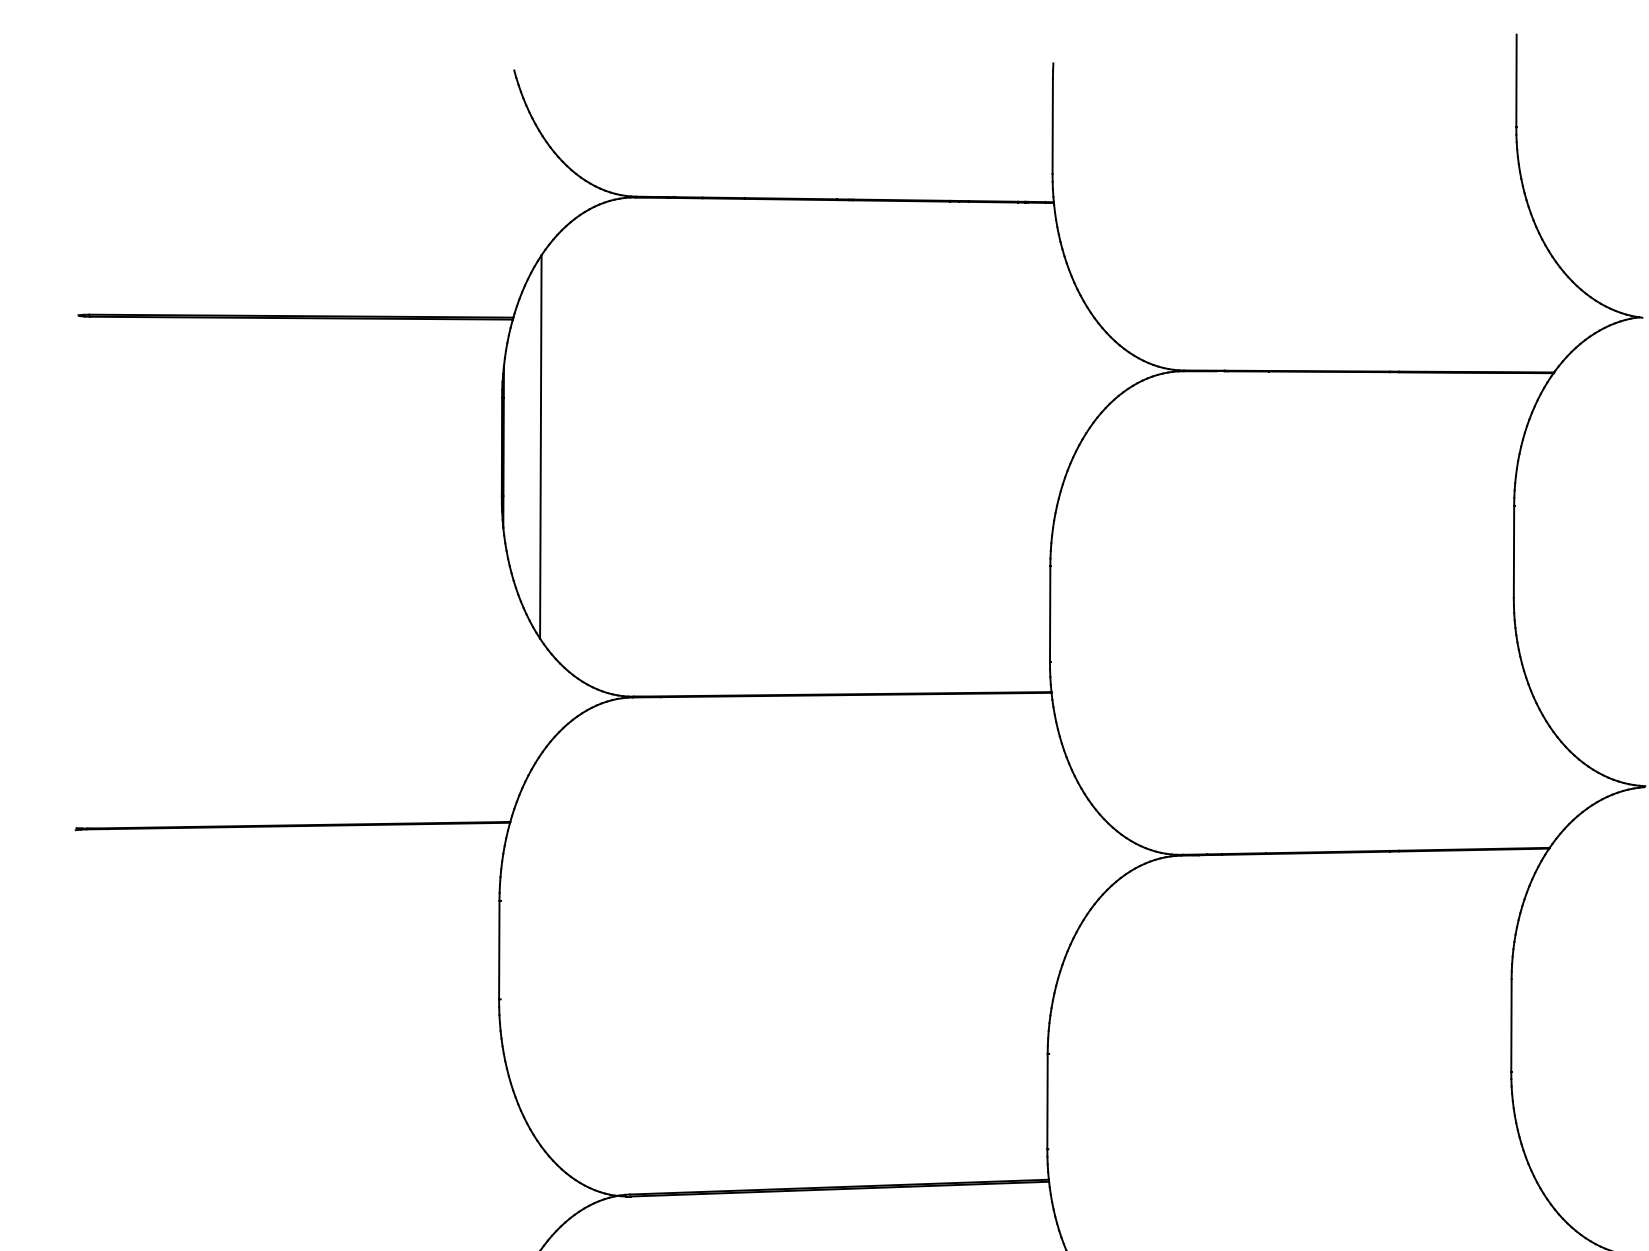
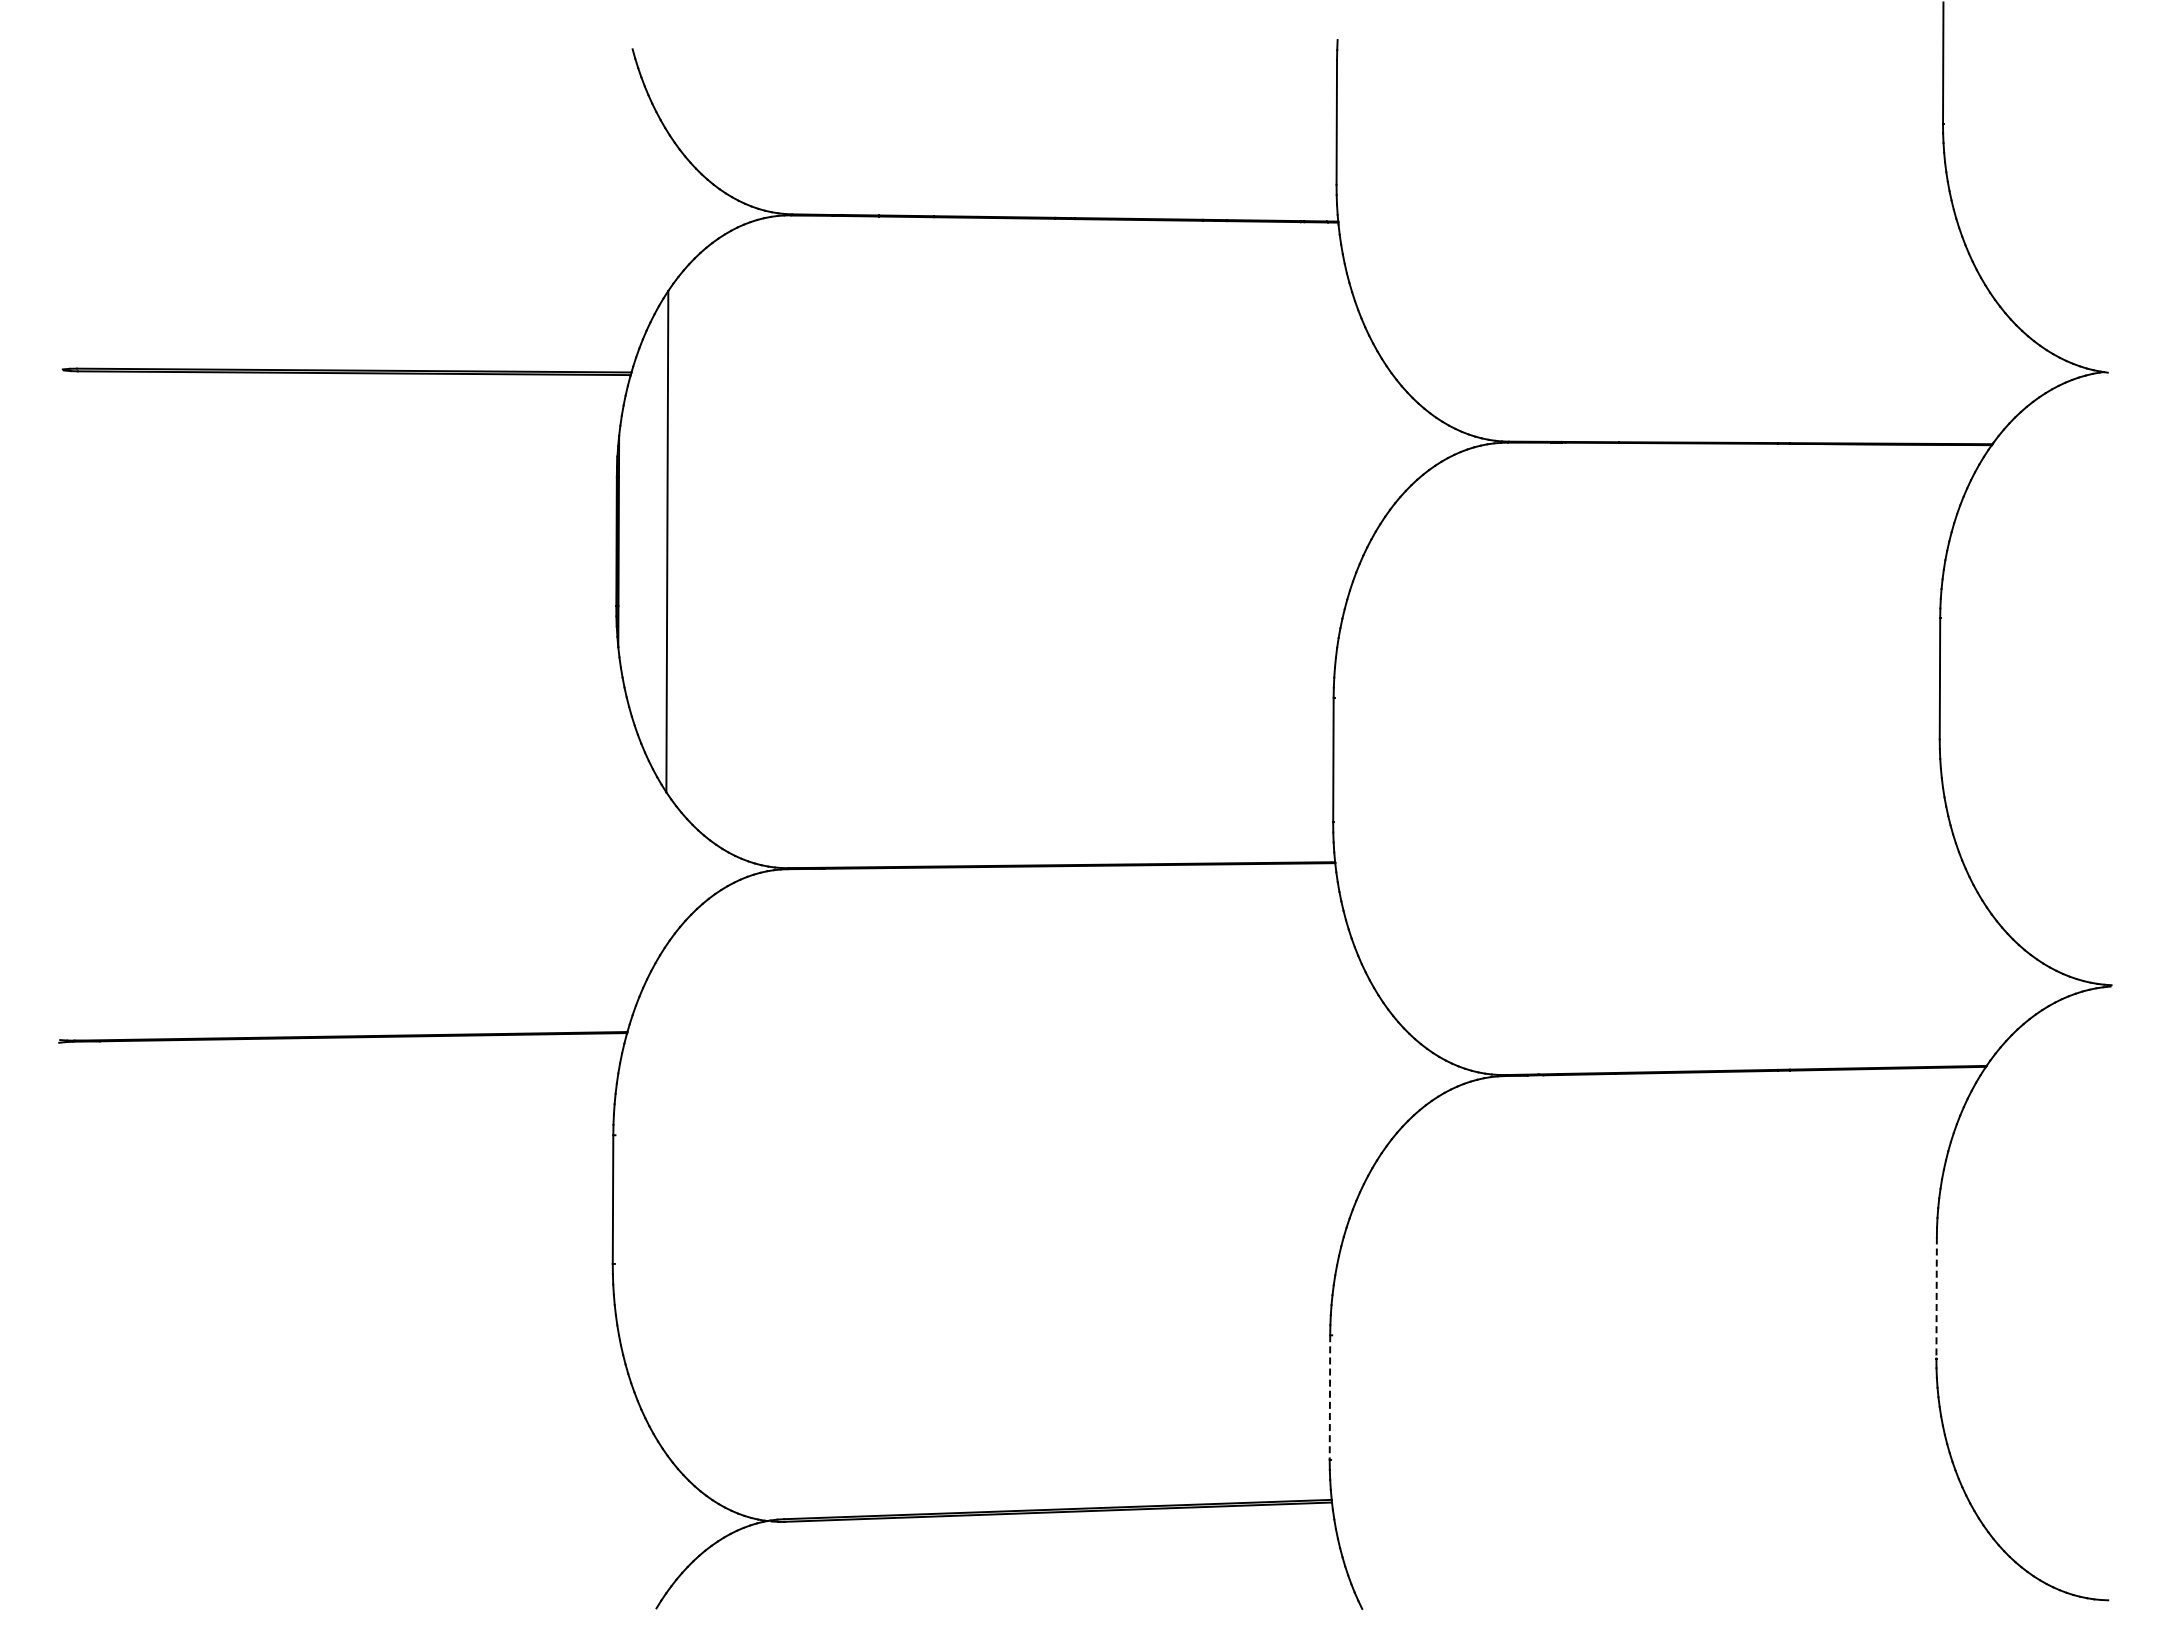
line: (1511, 1024) -> (1936, 1297), solid -> dashed
line: (1047, 1102) -> (1329, 1398), solid -> dashed

